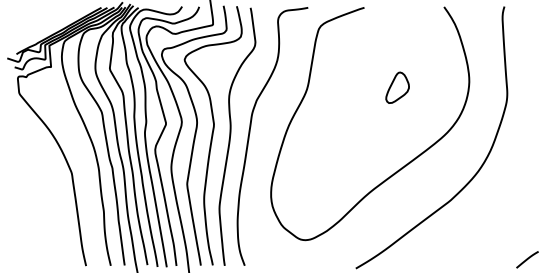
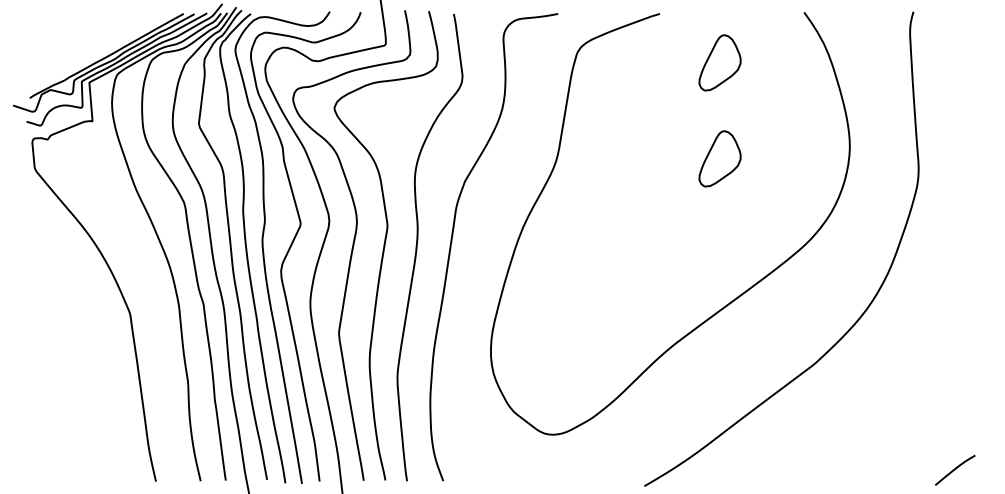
part: (397, 34) -> (719, 62), added

